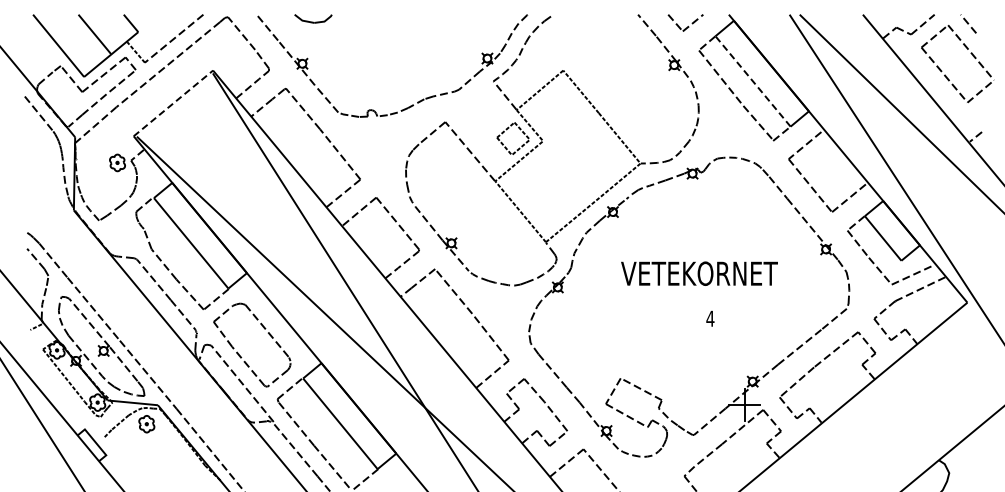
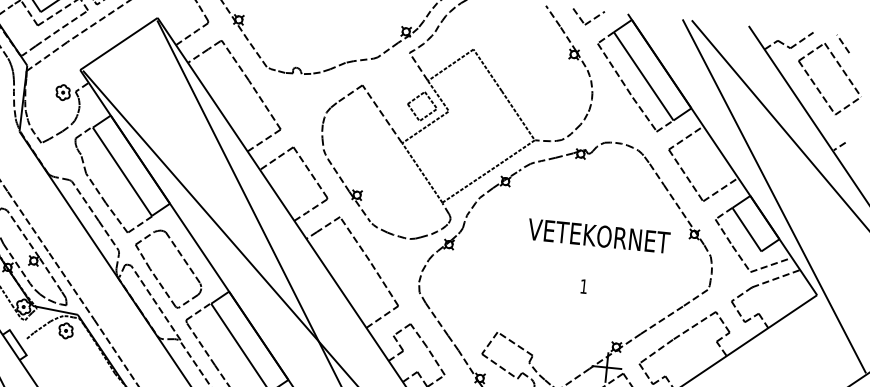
line: (753, 81) -> (644, 76), dashed -> solid
line: (173, 103) -> (119, 44), dashed -> solid
text: (699, 273) -> (599, 235), moved
text: (710, 318) -> (583, 286), 4 -> 1

